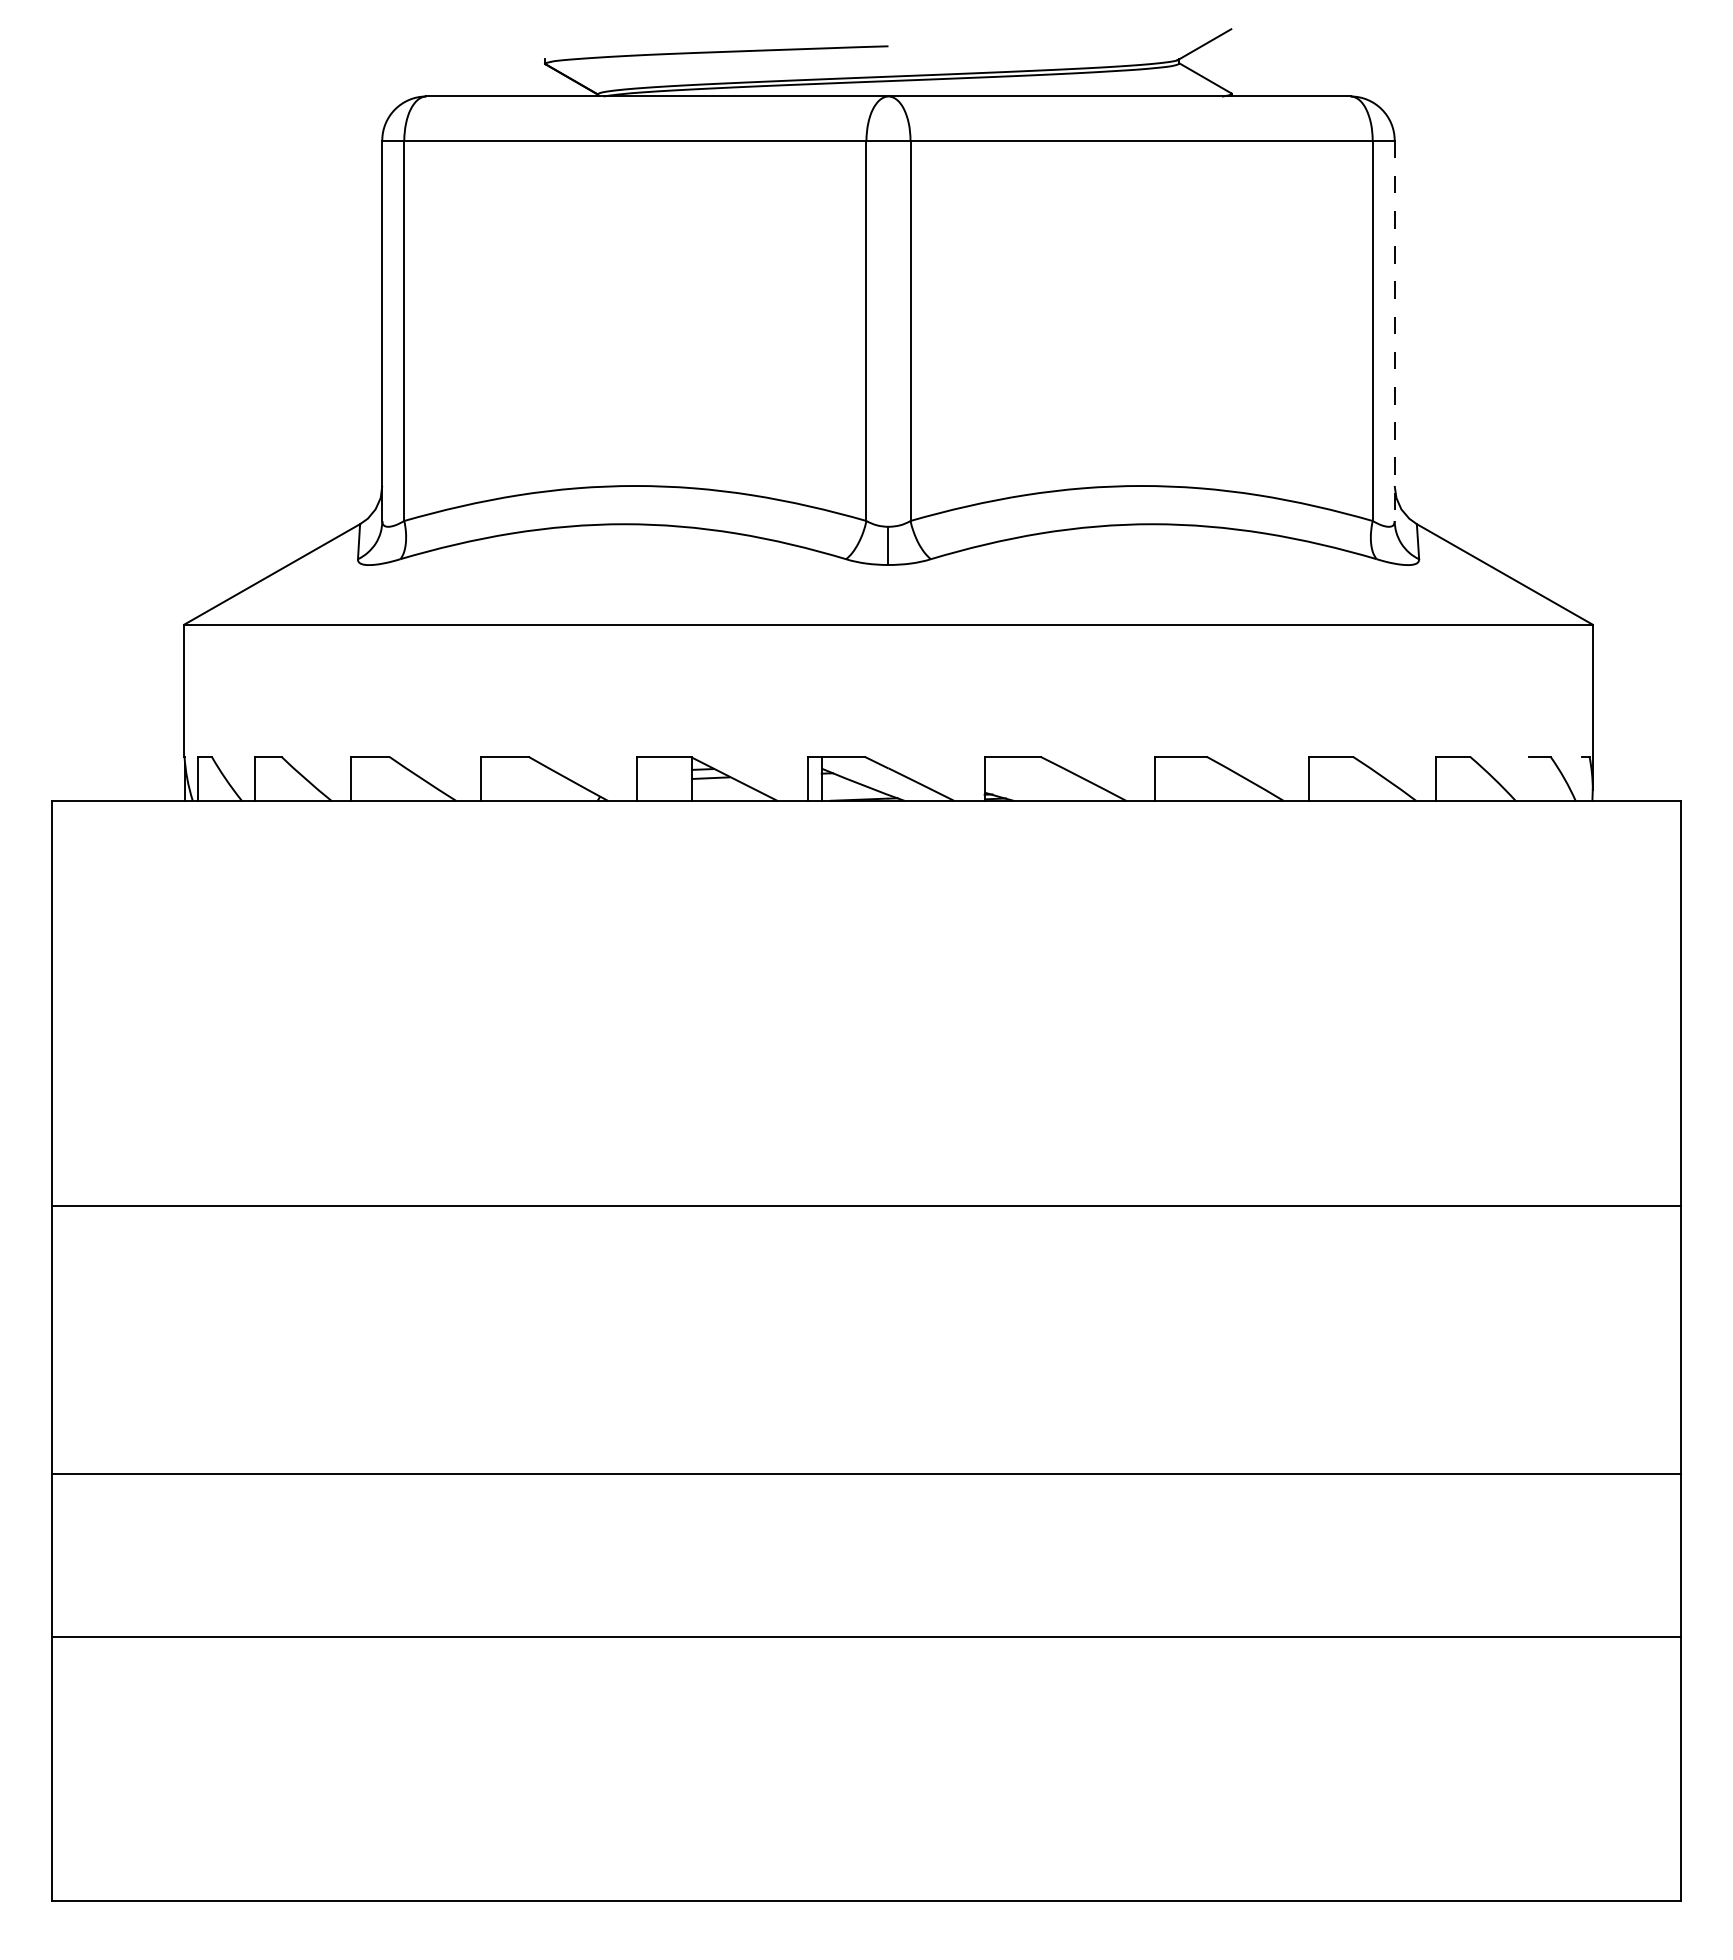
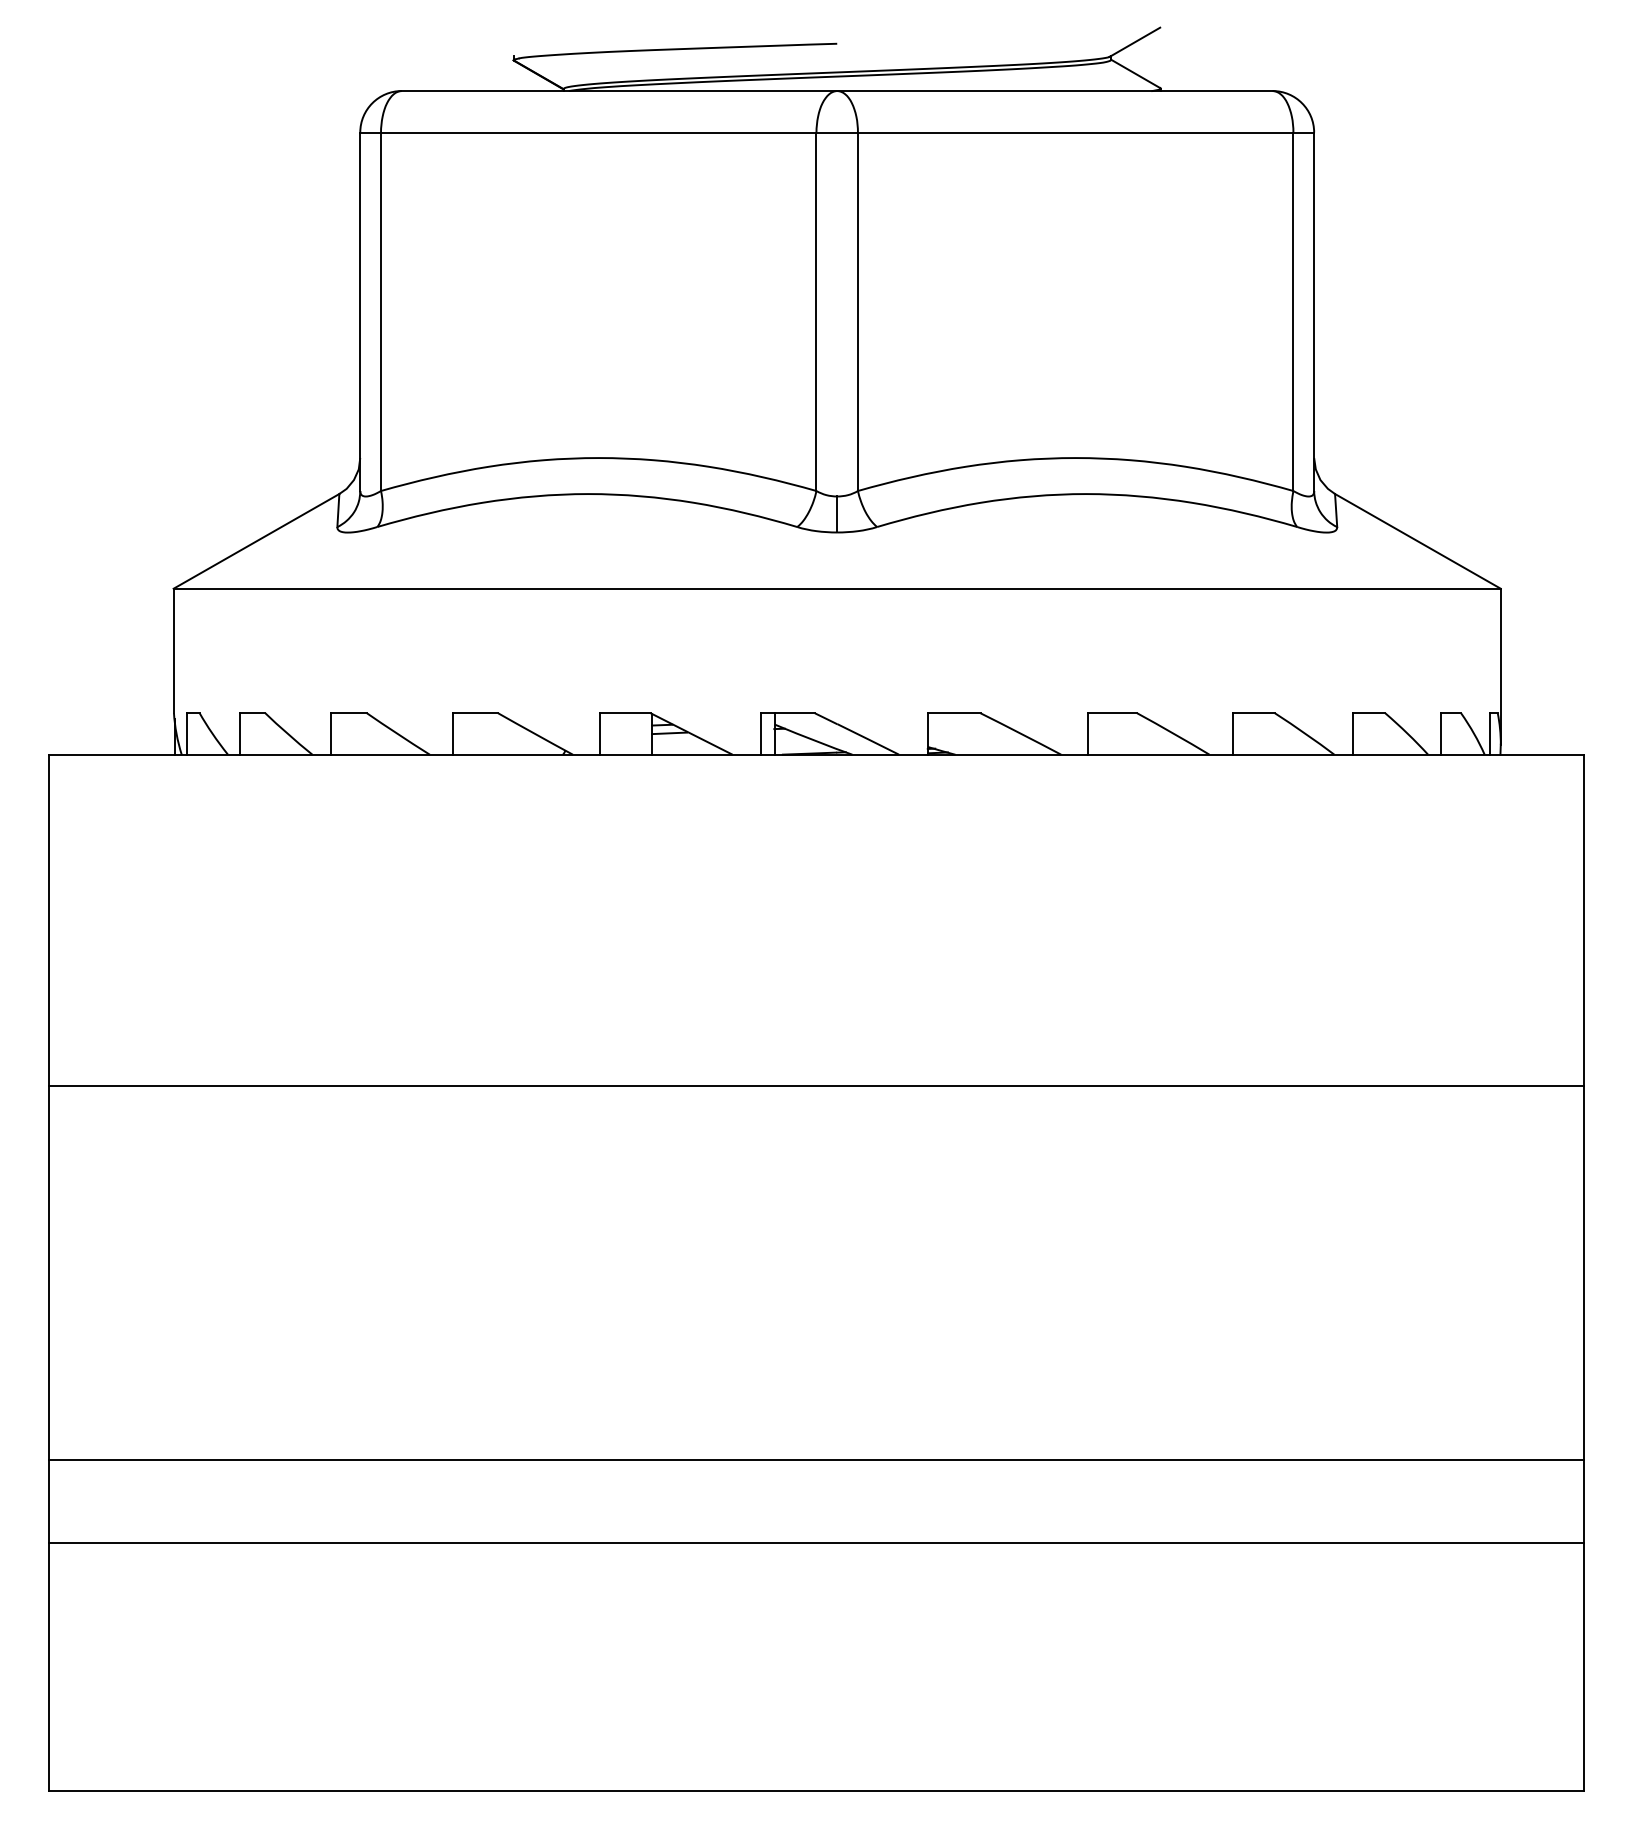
line: (1394, 331) -> (1313, 312), dashed -> solid
line: (1529, 778) -> (1441, 733), added
line: (1581, 778) -> (1490, 733), added
line: (866, 1205) -> (816, 1086), moved
line: (866, 1474) -> (816, 1460), moved

